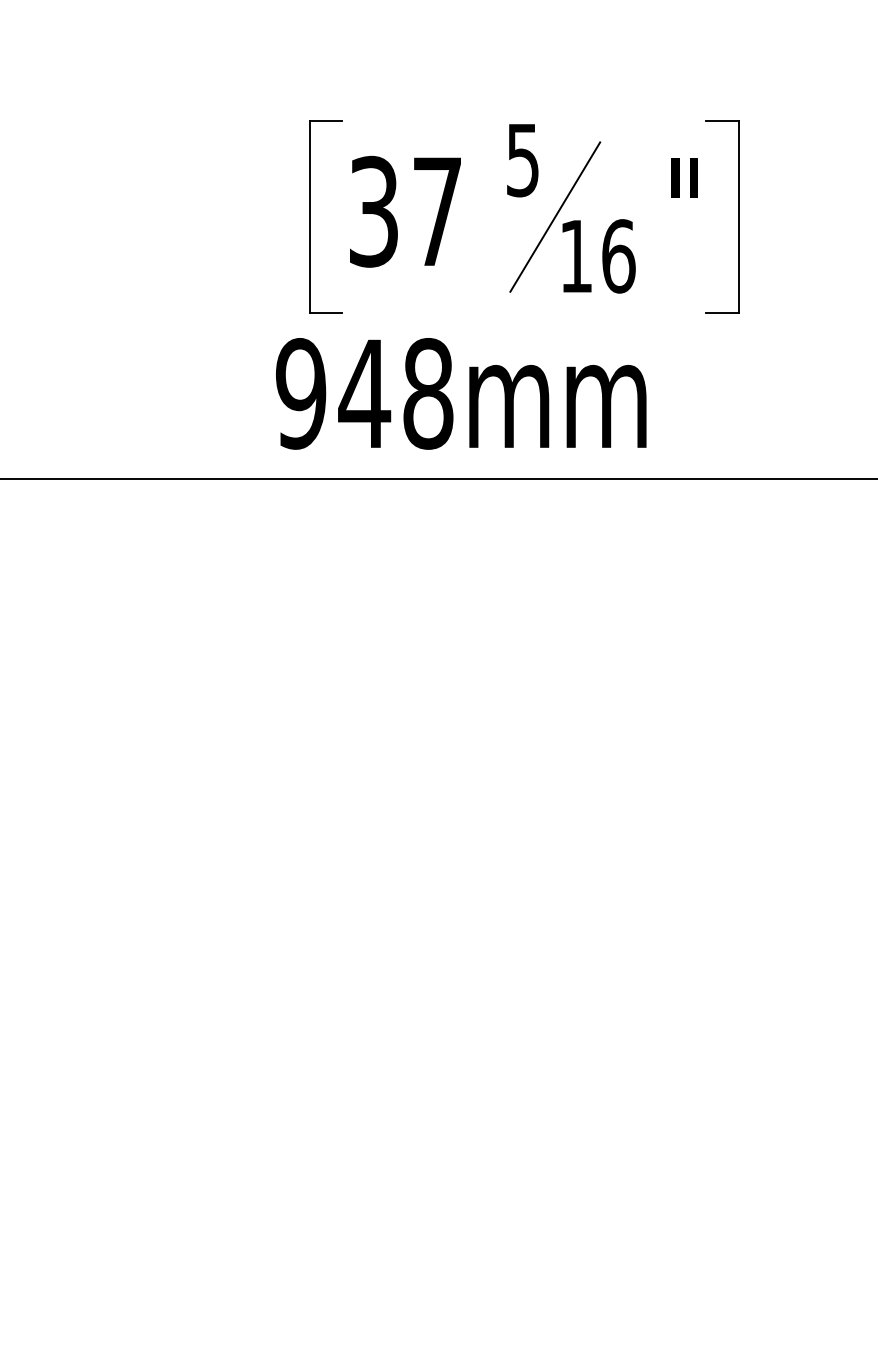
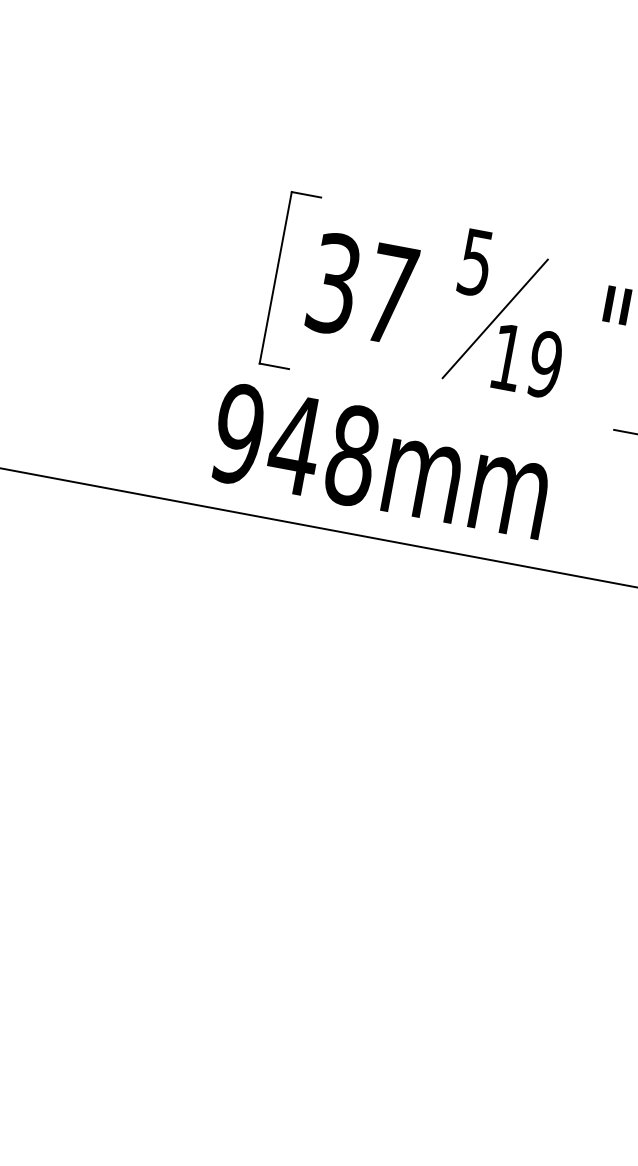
text: (618, 256) -> (545, 364), 16 -> 19

